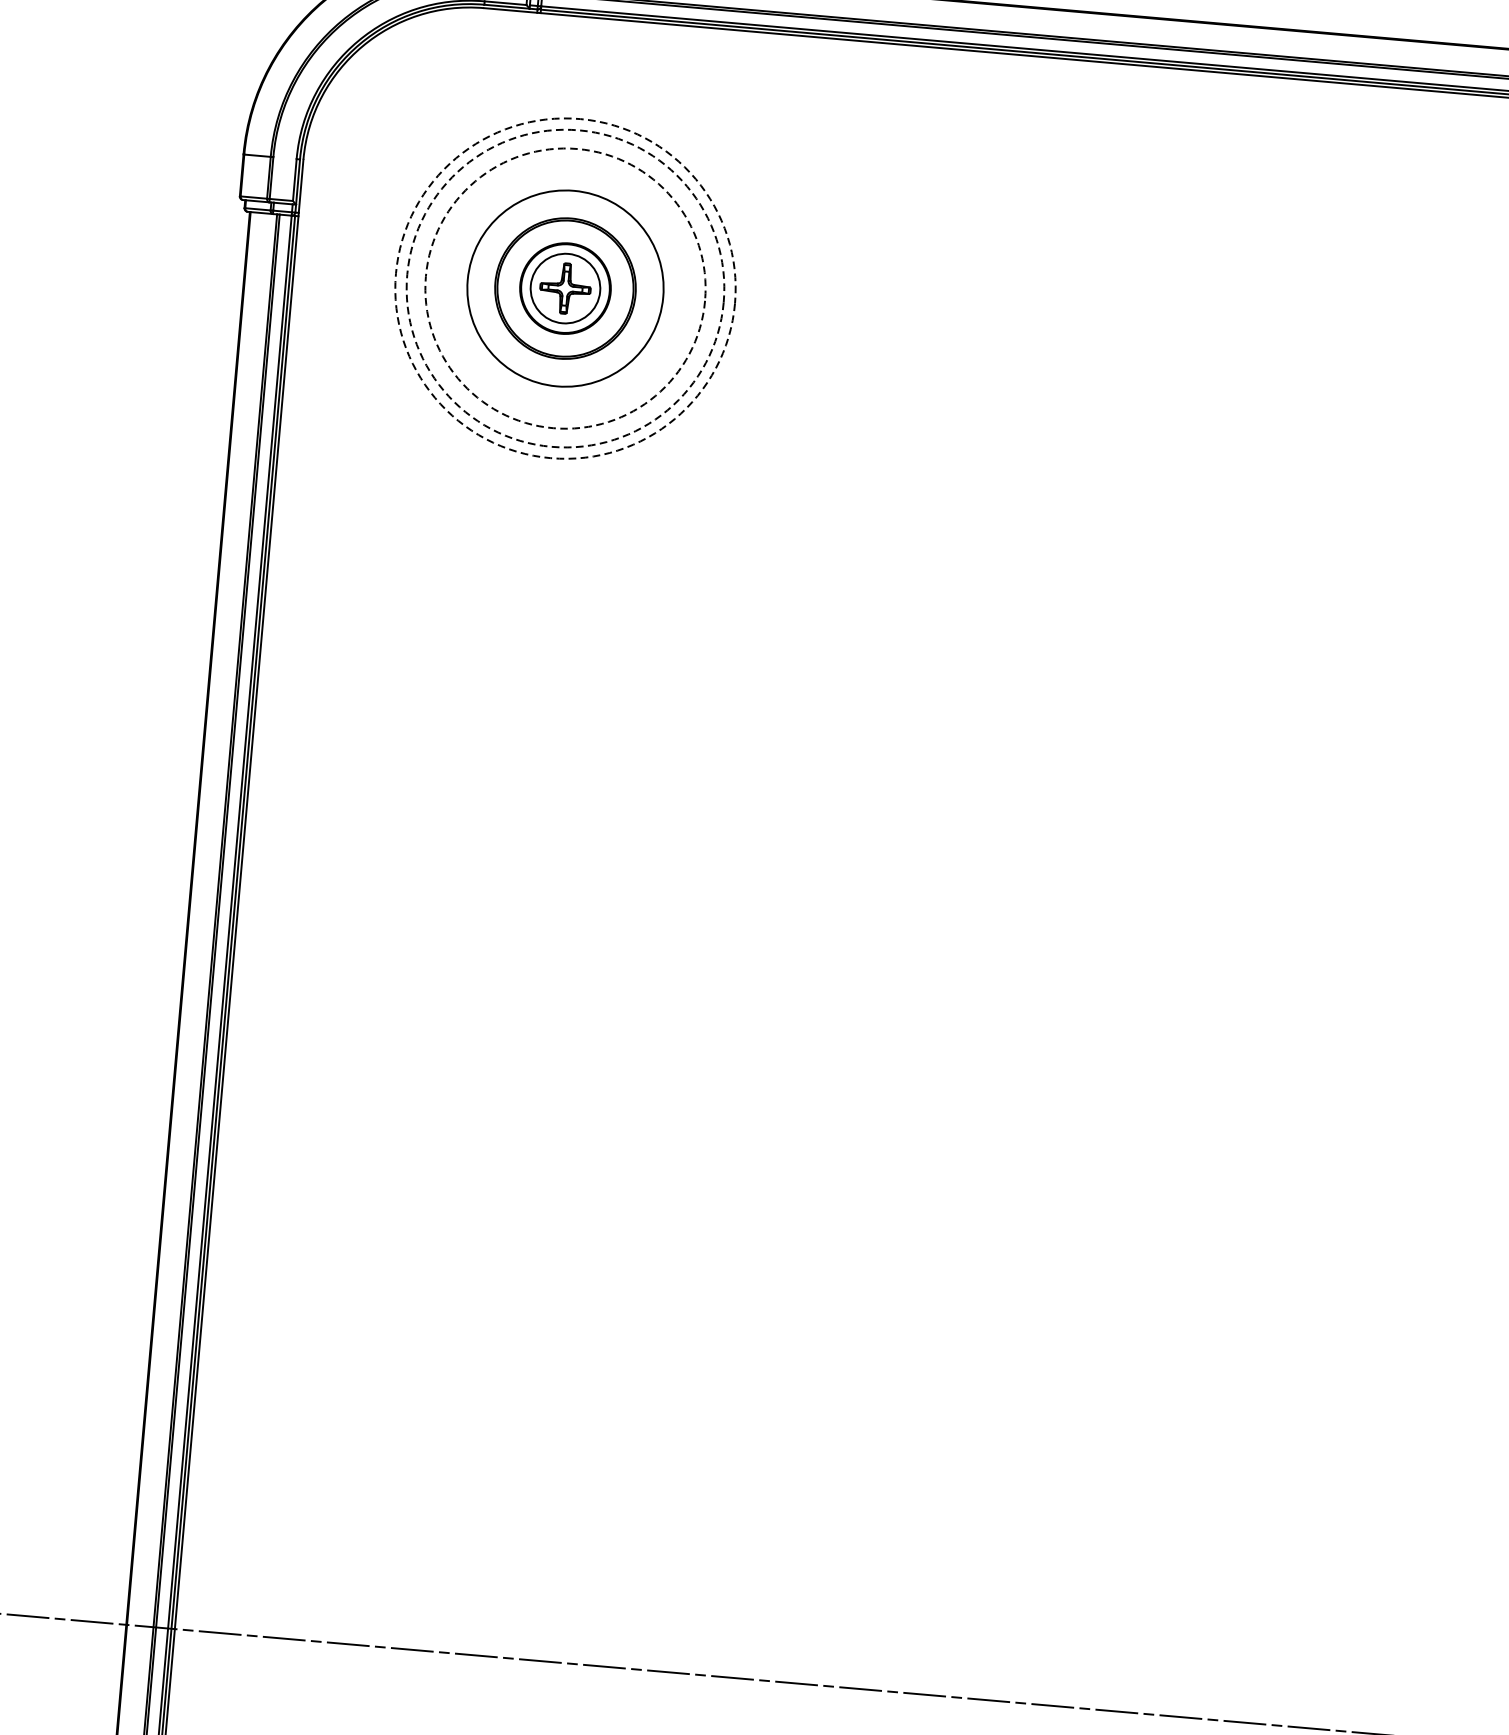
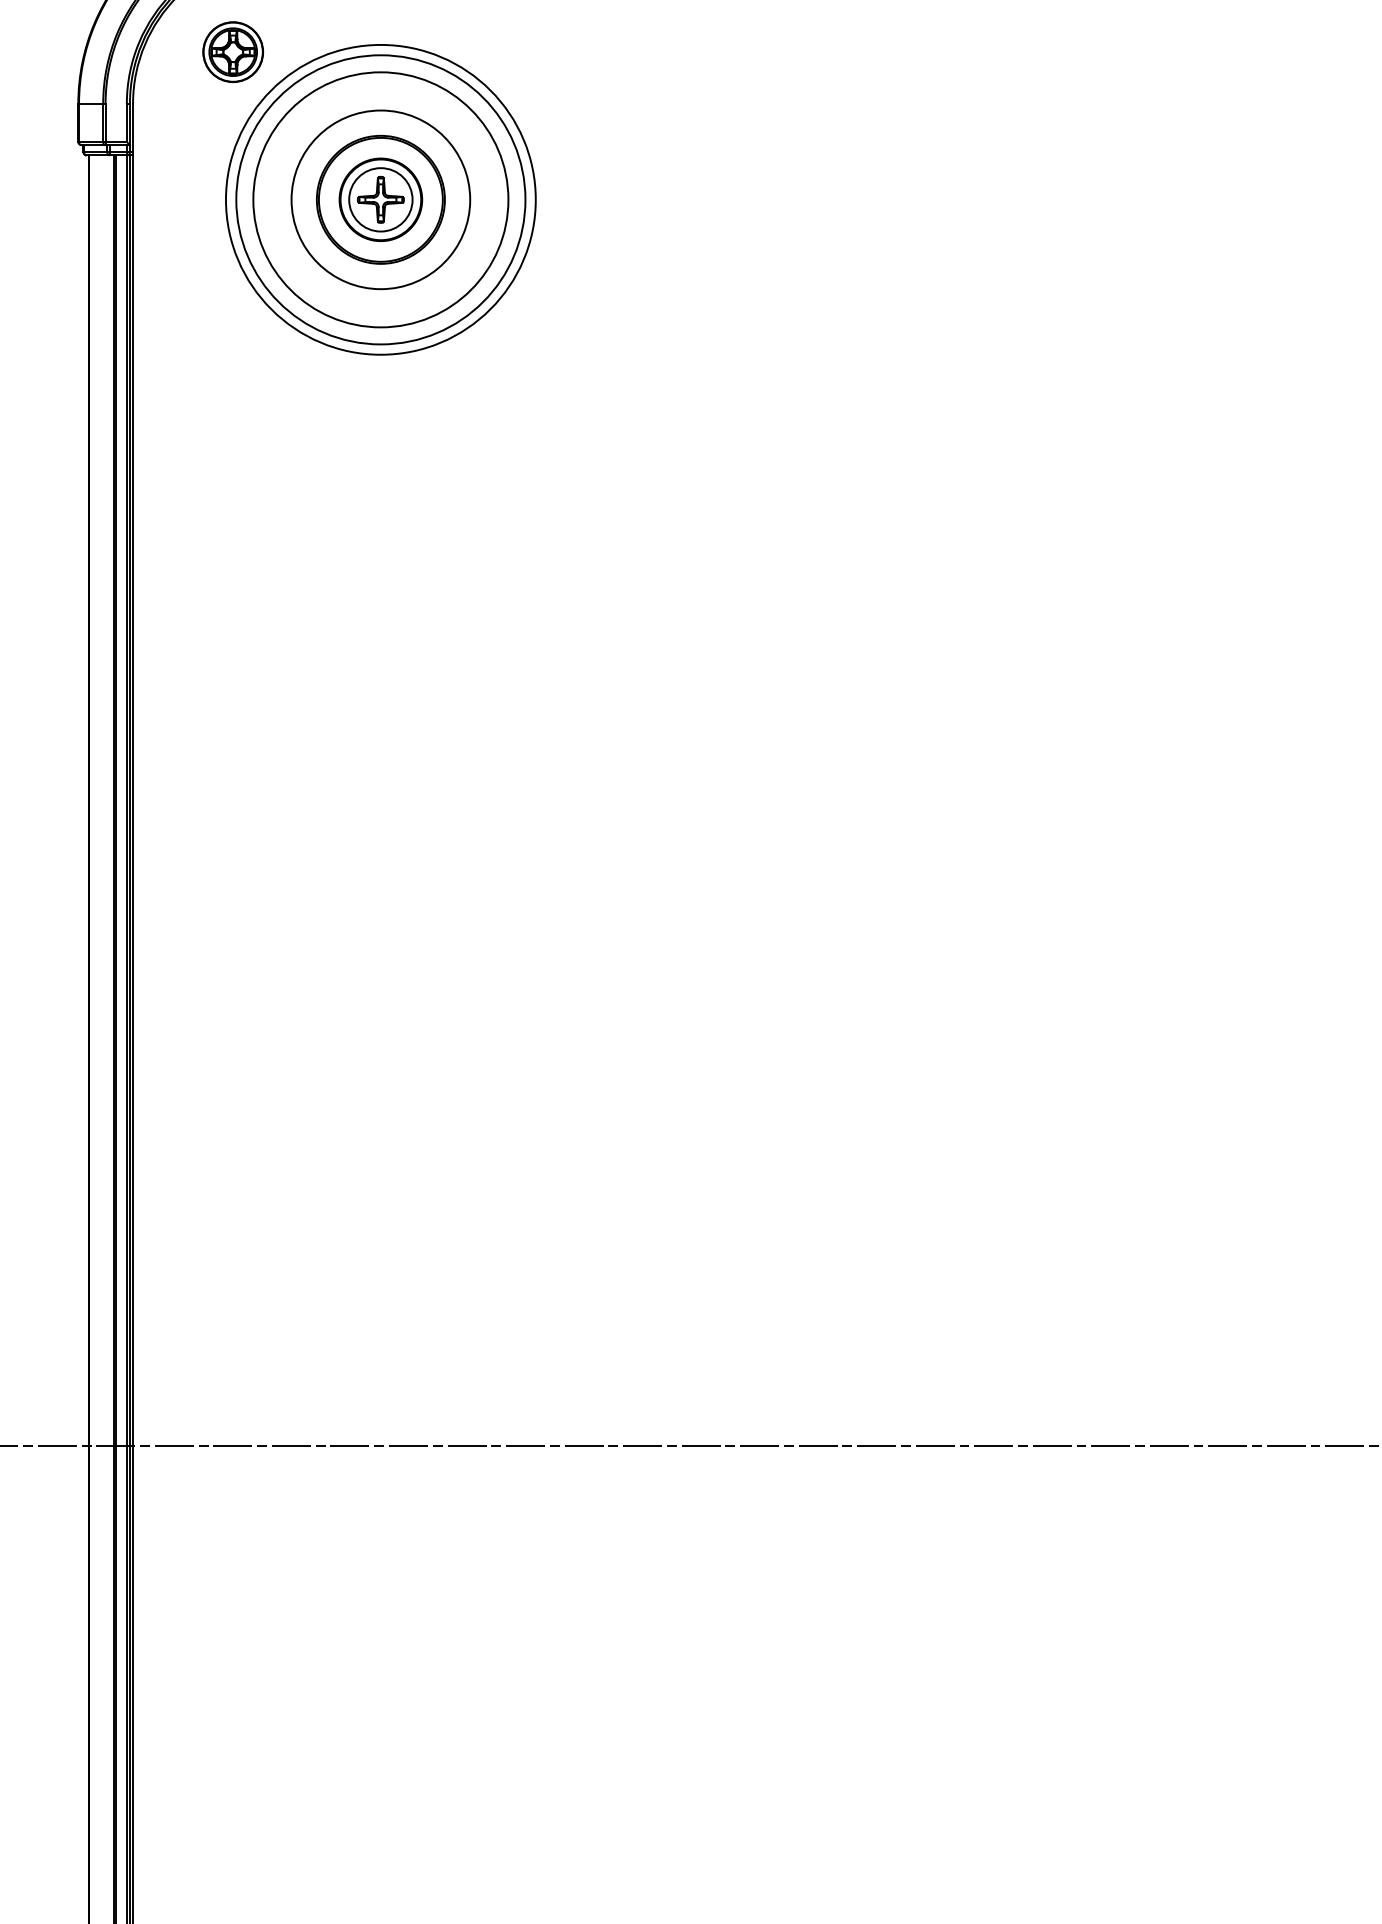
part: (417, 112) -> (232, 51), added
circle: (565, 288) -> (380, 199), dashed -> solid
circle: (565, 288) -> (380, 199), dashed -> solid
circle: (565, 288) -> (380, 199), dashed -> solid

